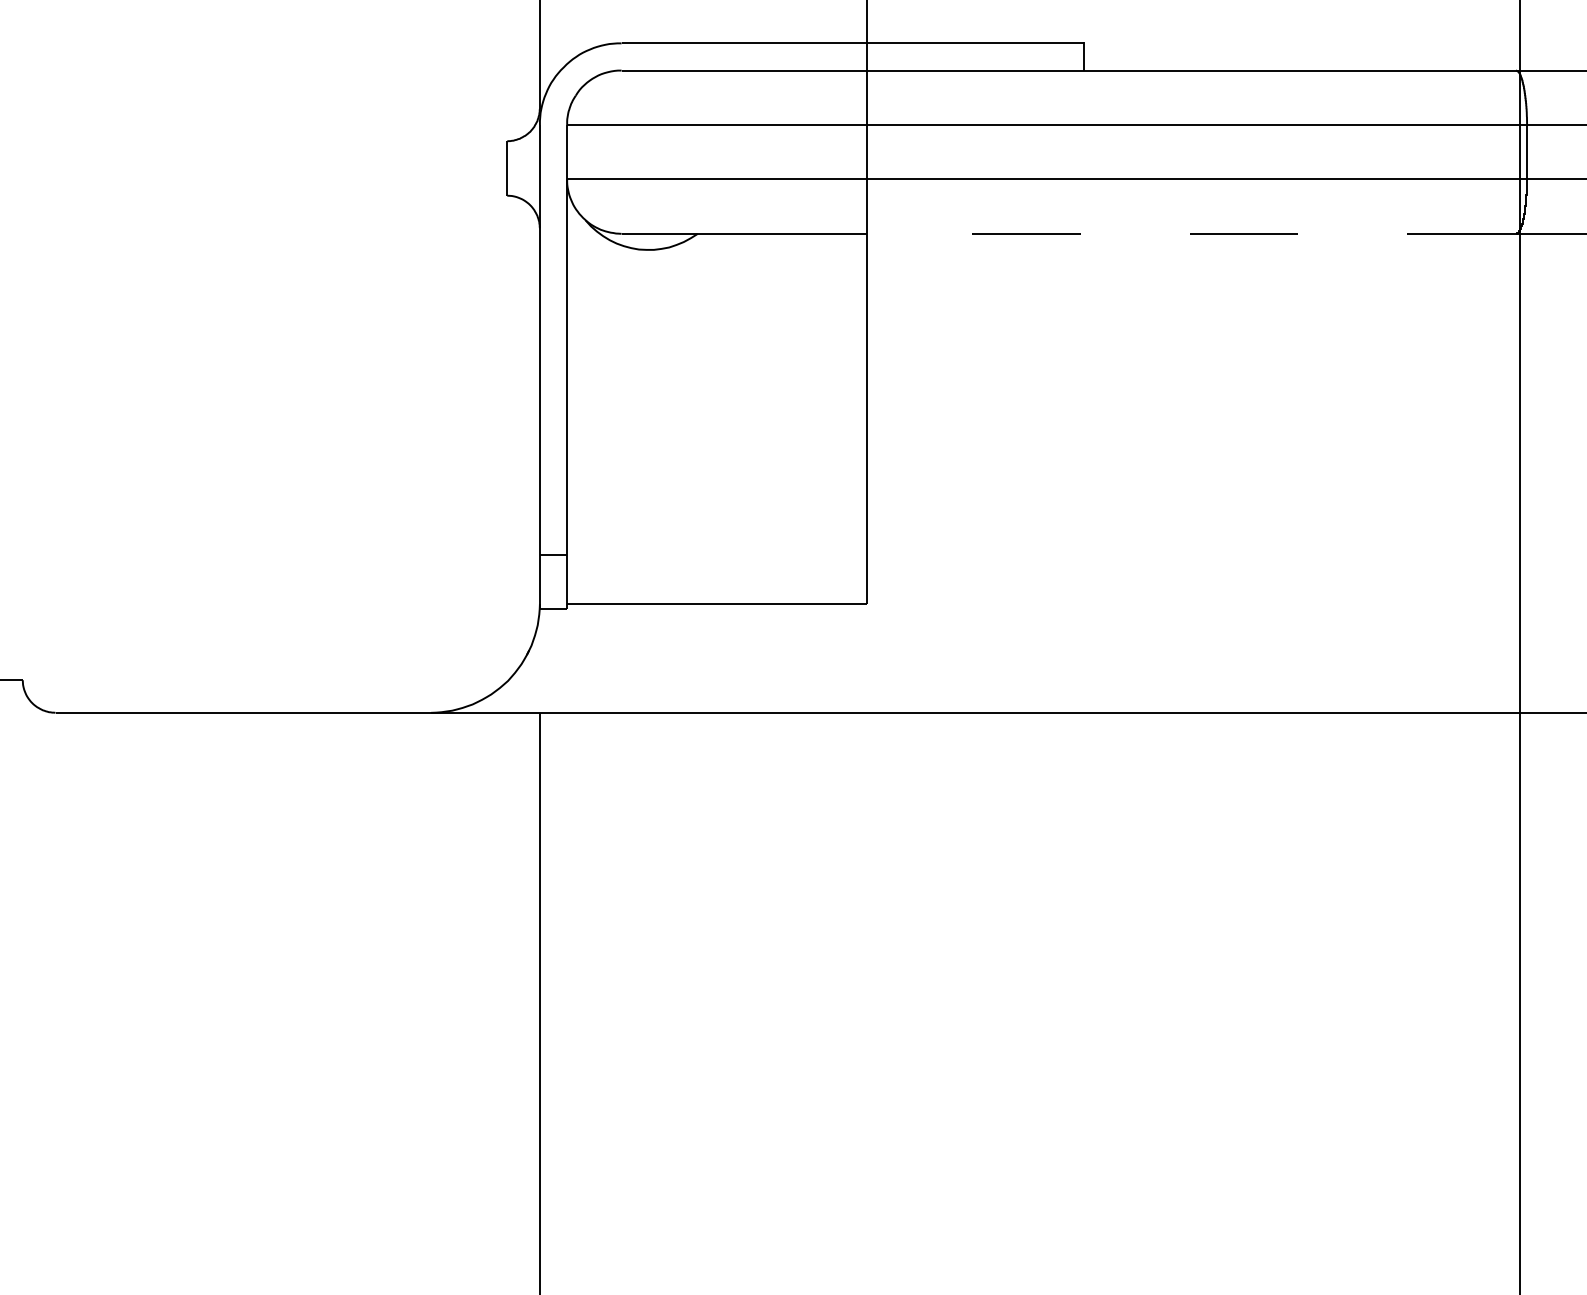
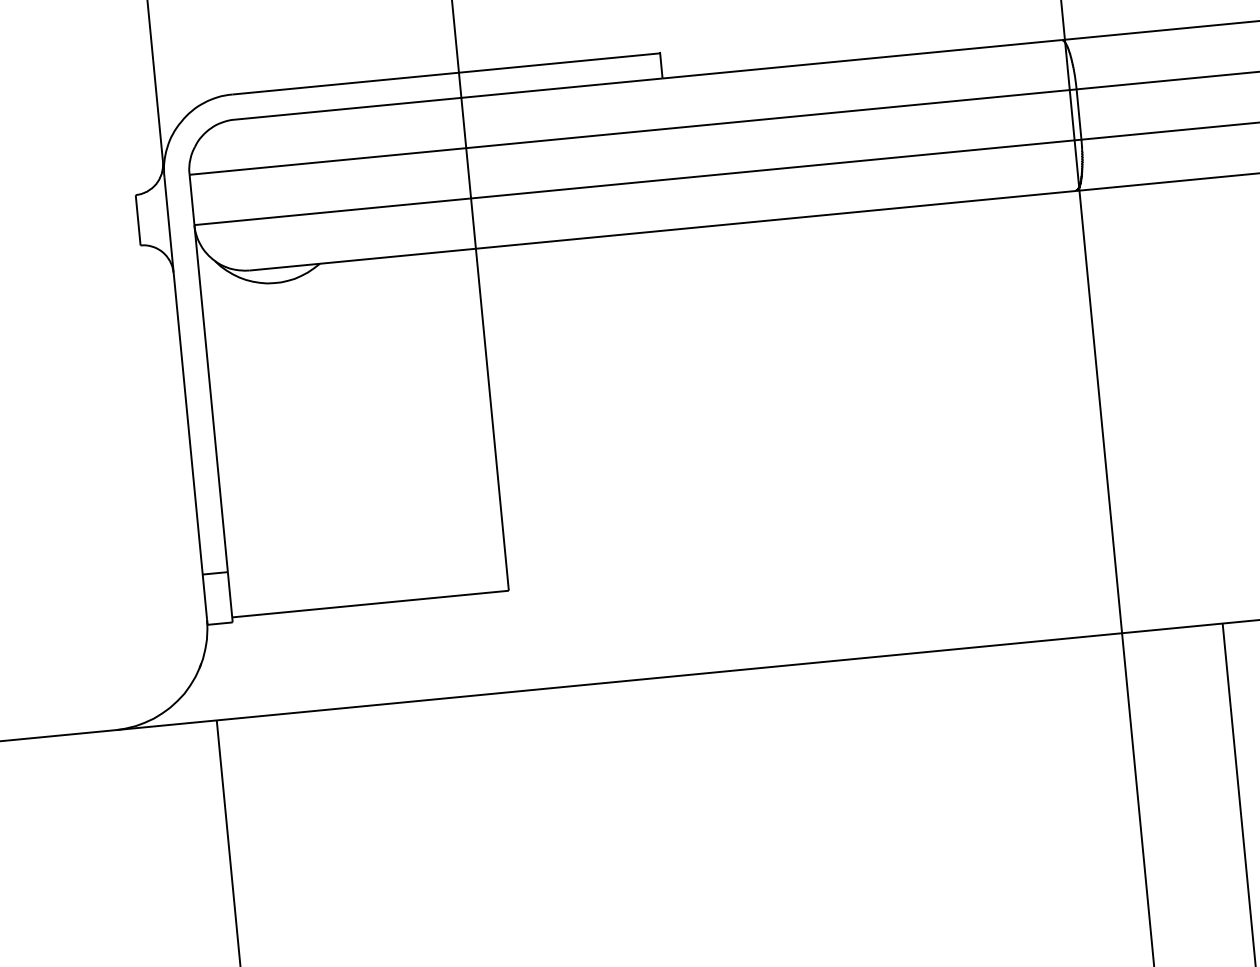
line: (1191, 233) -> (776, 219), dashed -> solid

